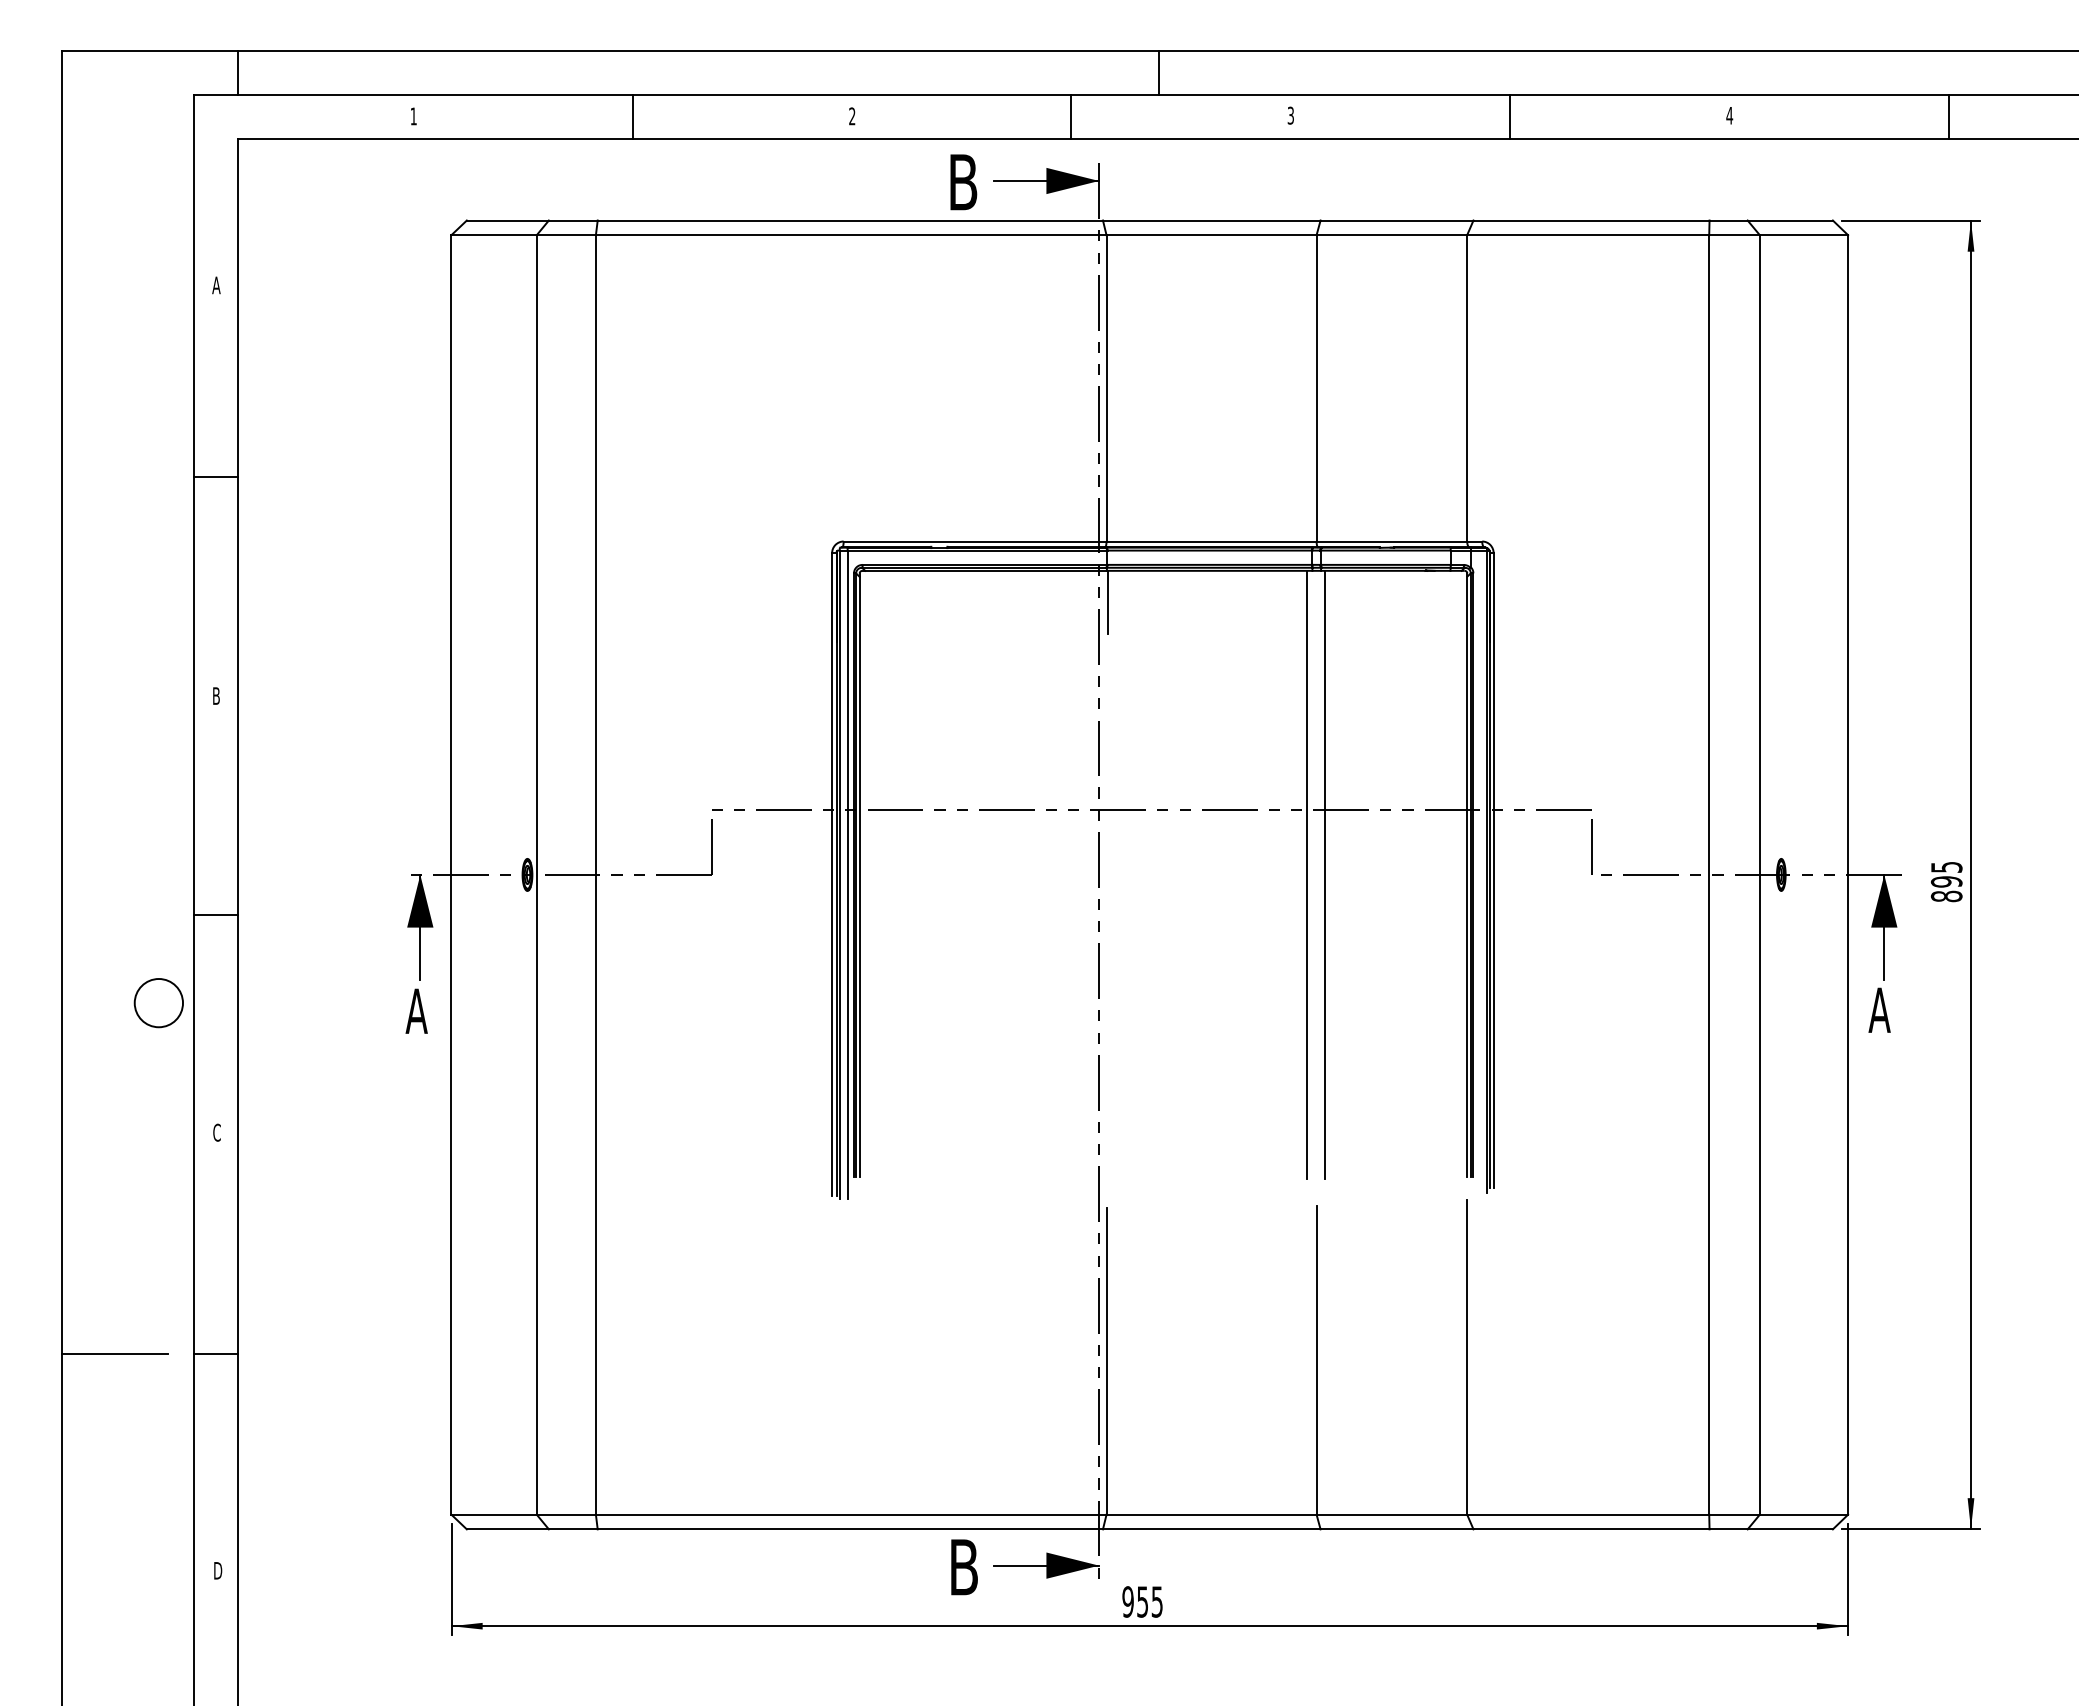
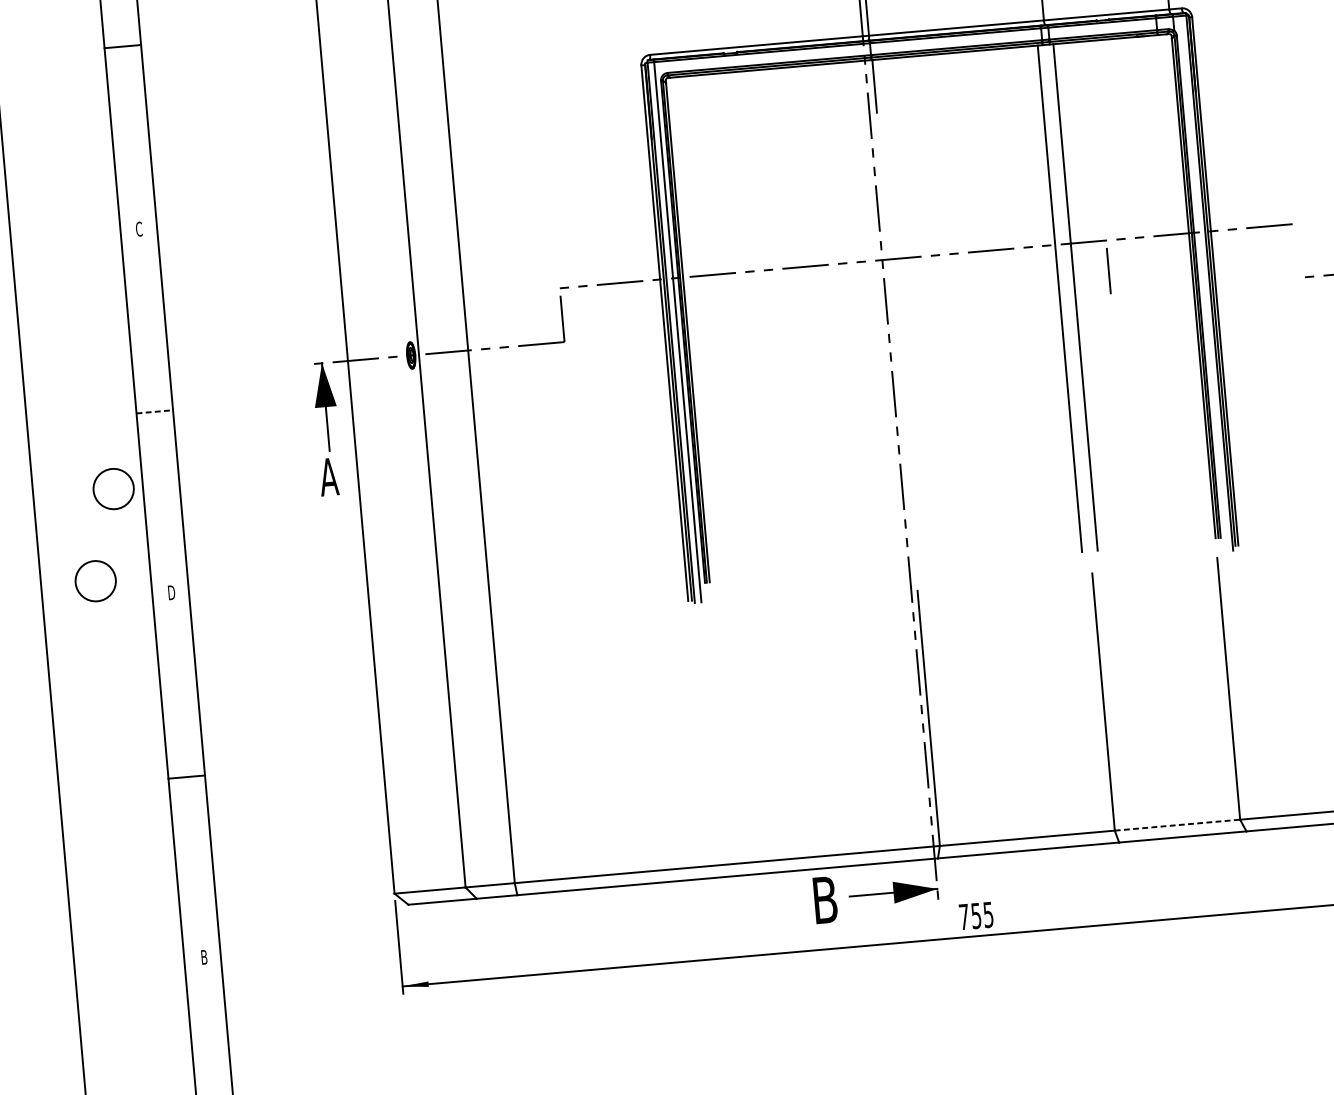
text: (216, 696) -> (139, 229), B -> C
line: (1591, 846) -> (1108, 270), moved
line: (215, 915) -> (154, 411), solid -> dashed
circle: (127, 1111) -> (95, 581), added
text: (217, 1132) -> (171, 592), C -> D
line: (114, 1354) -> (102, 784), removed
line: (1392, 1514) -> (1177, 824), solid -> dashed
text: (218, 1570) -> (204, 957), D -> B
text: (1127, 1601) -> (963, 916), 955 -> 755

